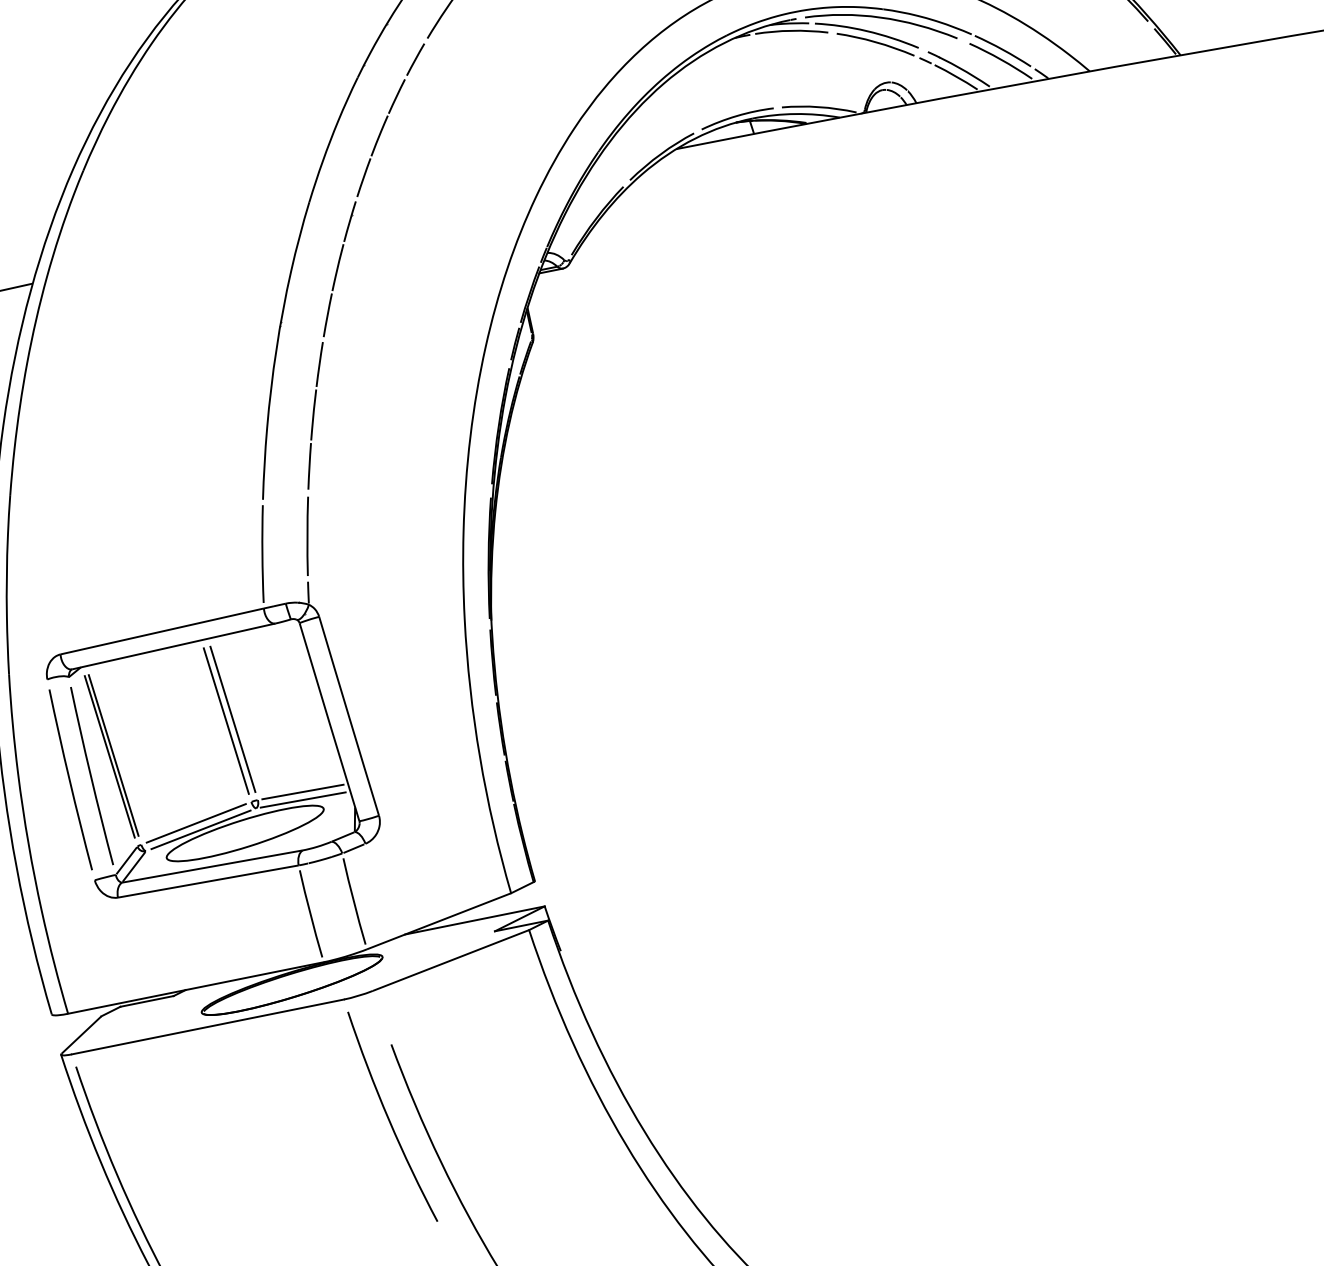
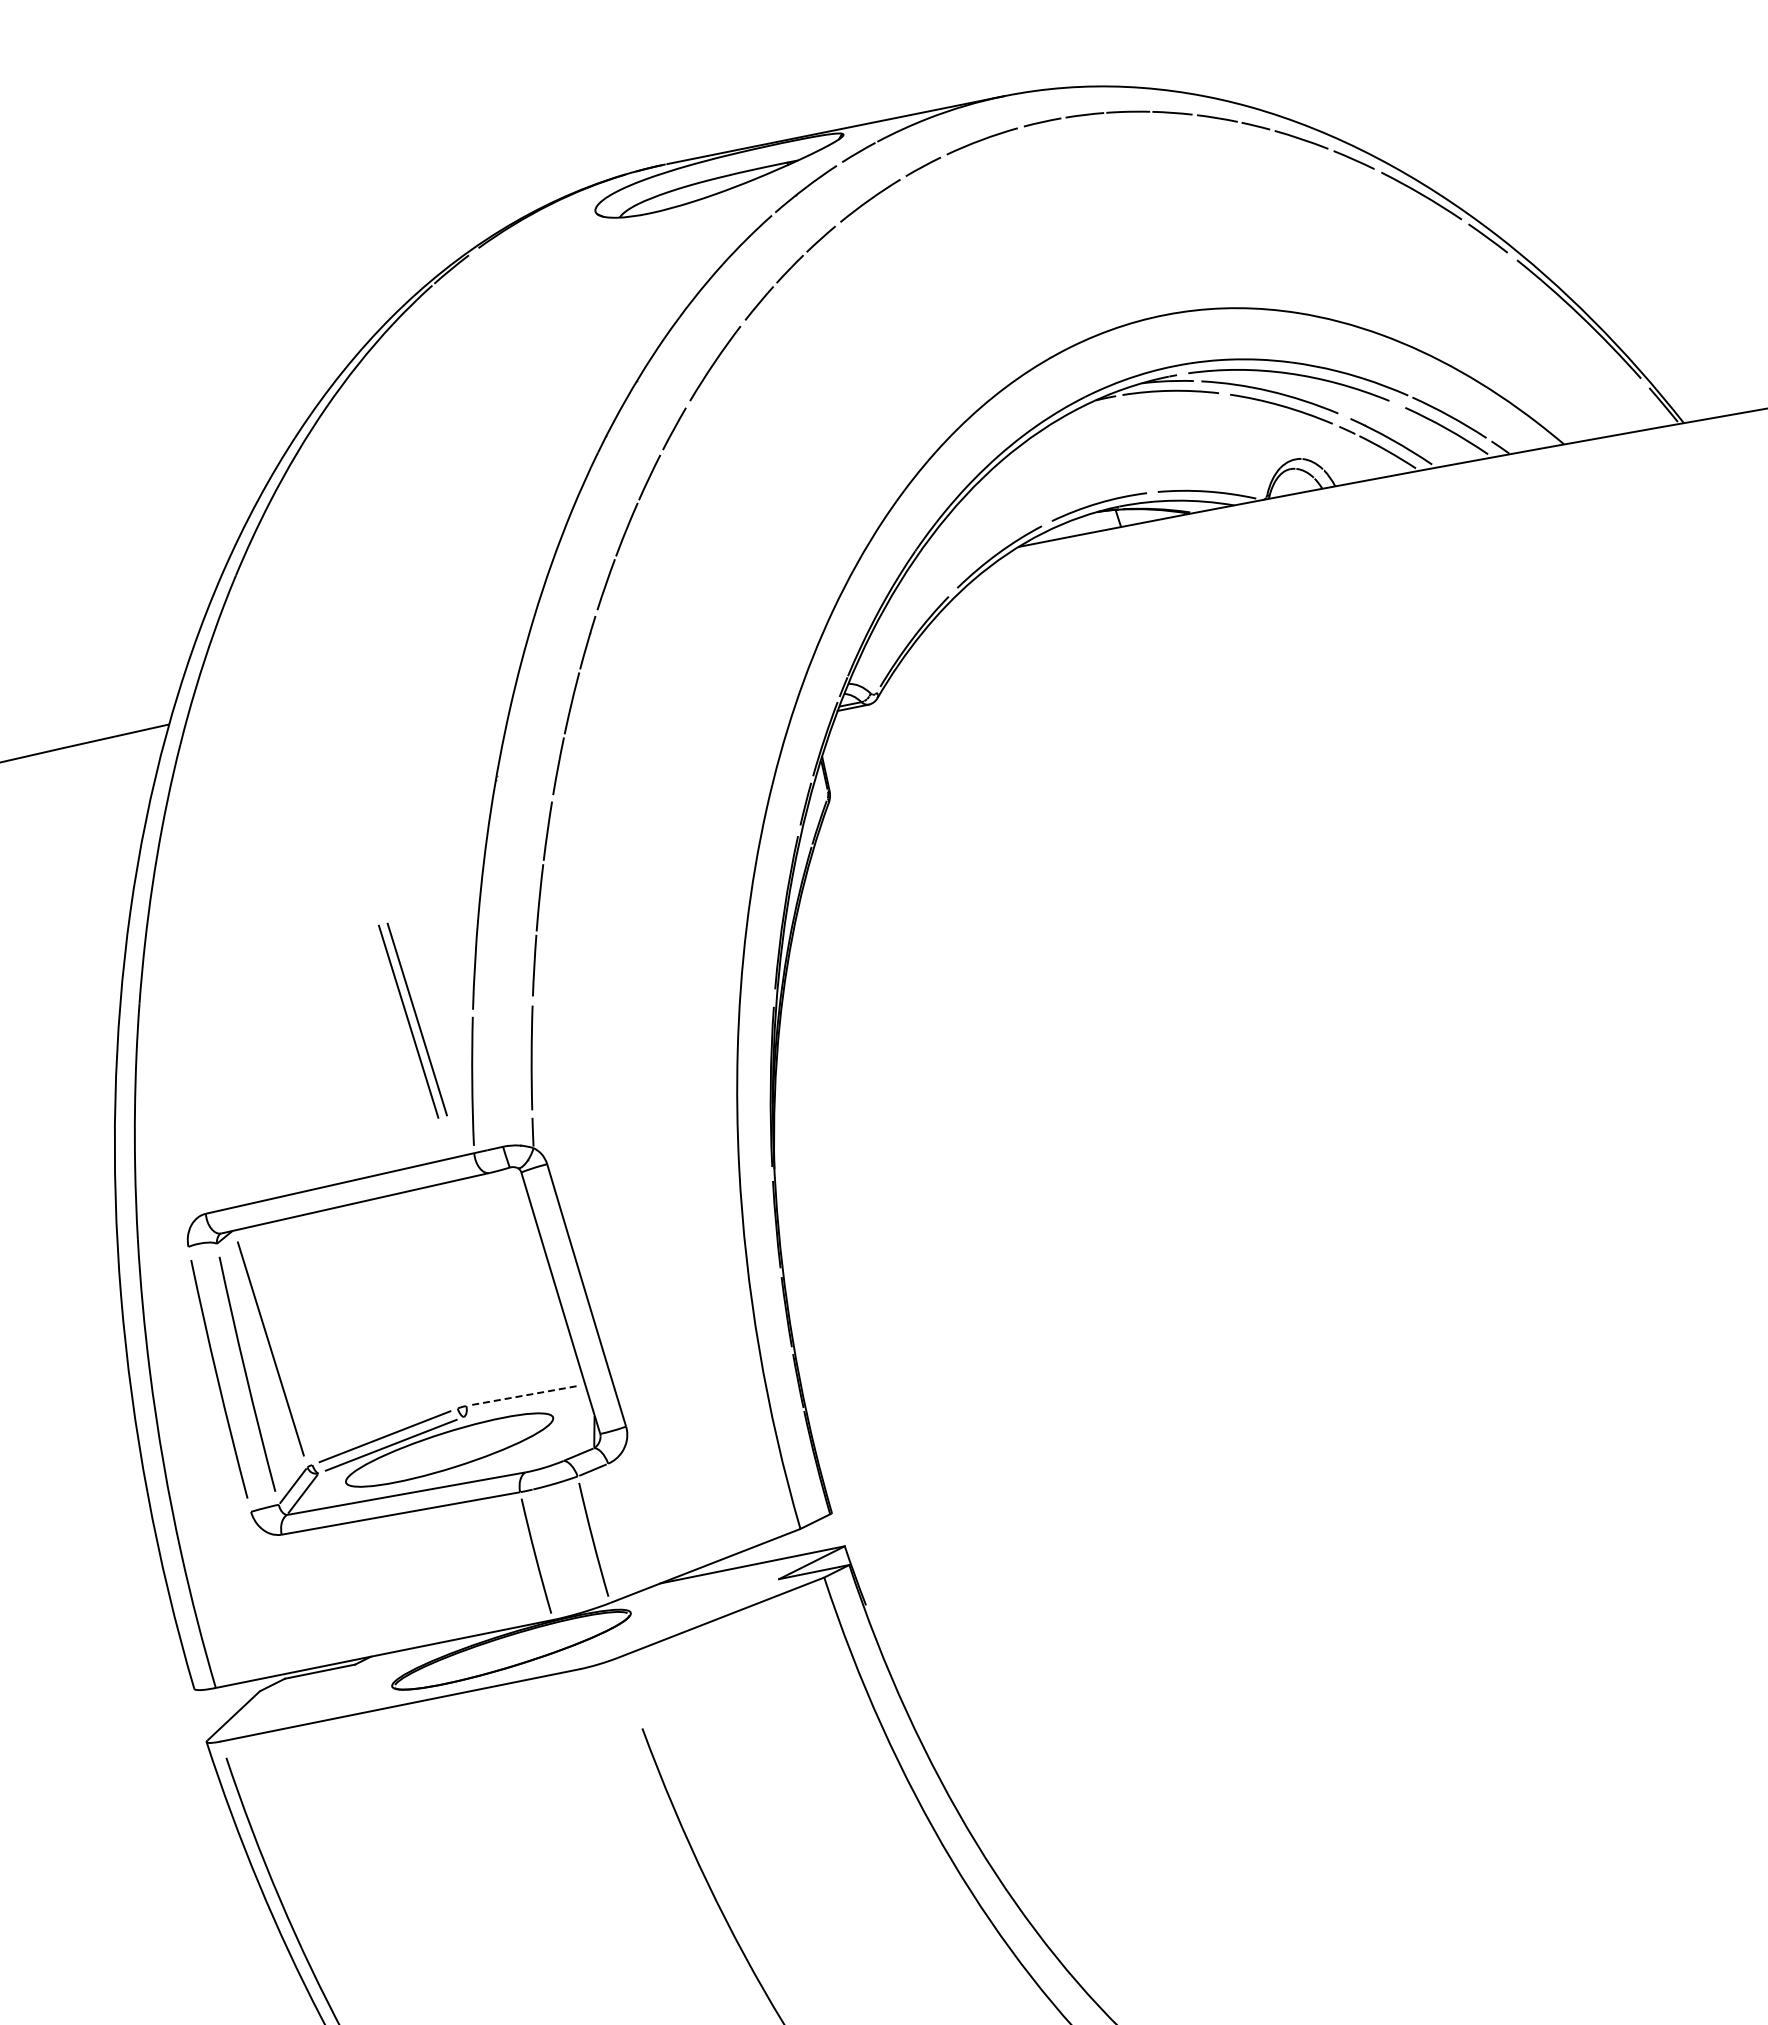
part: (229, 720) -> (412, 1020), moved
line: (113, 755) -> (275, 1347), removed
line: (303, 792) -> (526, 1395), solid -> dashed
line: (303, 799) -> (526, 1405), removed
curve: (389, 1117) -> (639, 1825), removed

